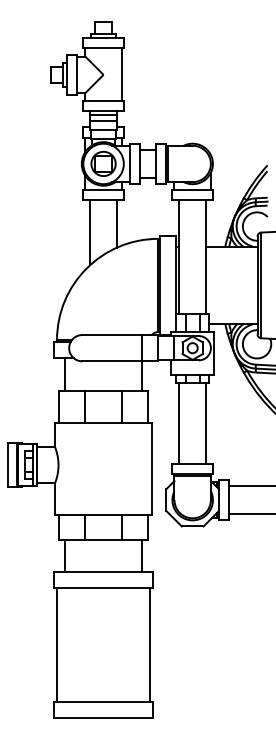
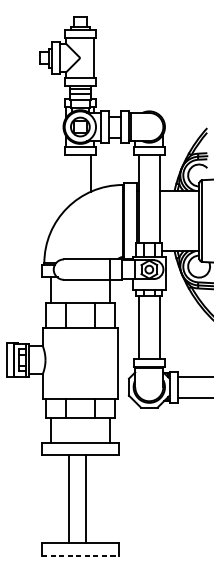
line: (89, 232) -> (69, 180), removed
line: (57, 644) -> (69, 498), moved
line: (150, 644) -> (86, 498), moved
line: (103, 717) -> (80, 555), solid -> dashed

